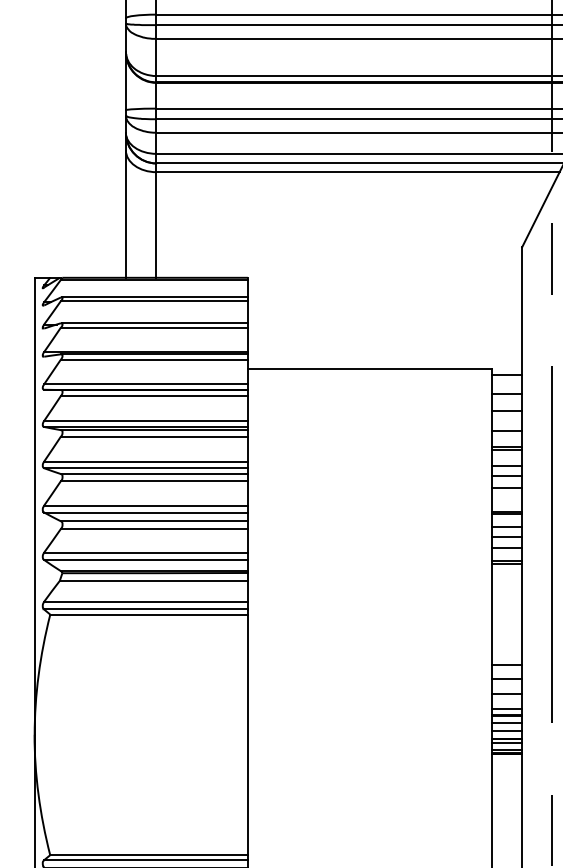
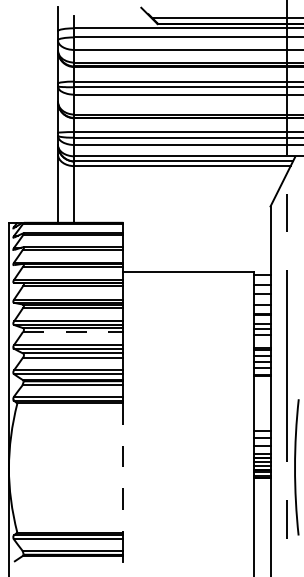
line: (154, 482) -> (73, 332), solid -> dashed
line: (248, 735) -> (123, 468), solid -> dashed

